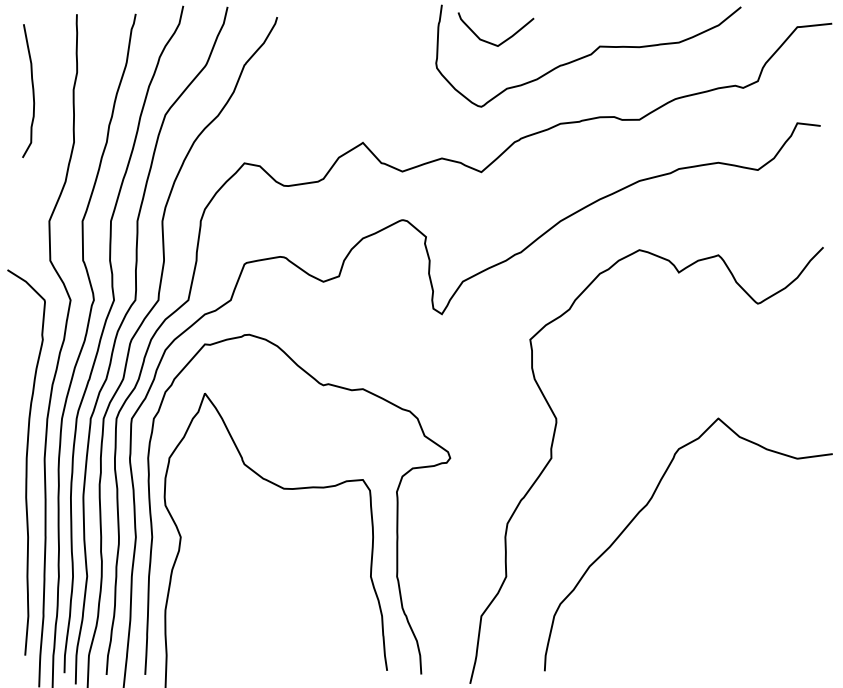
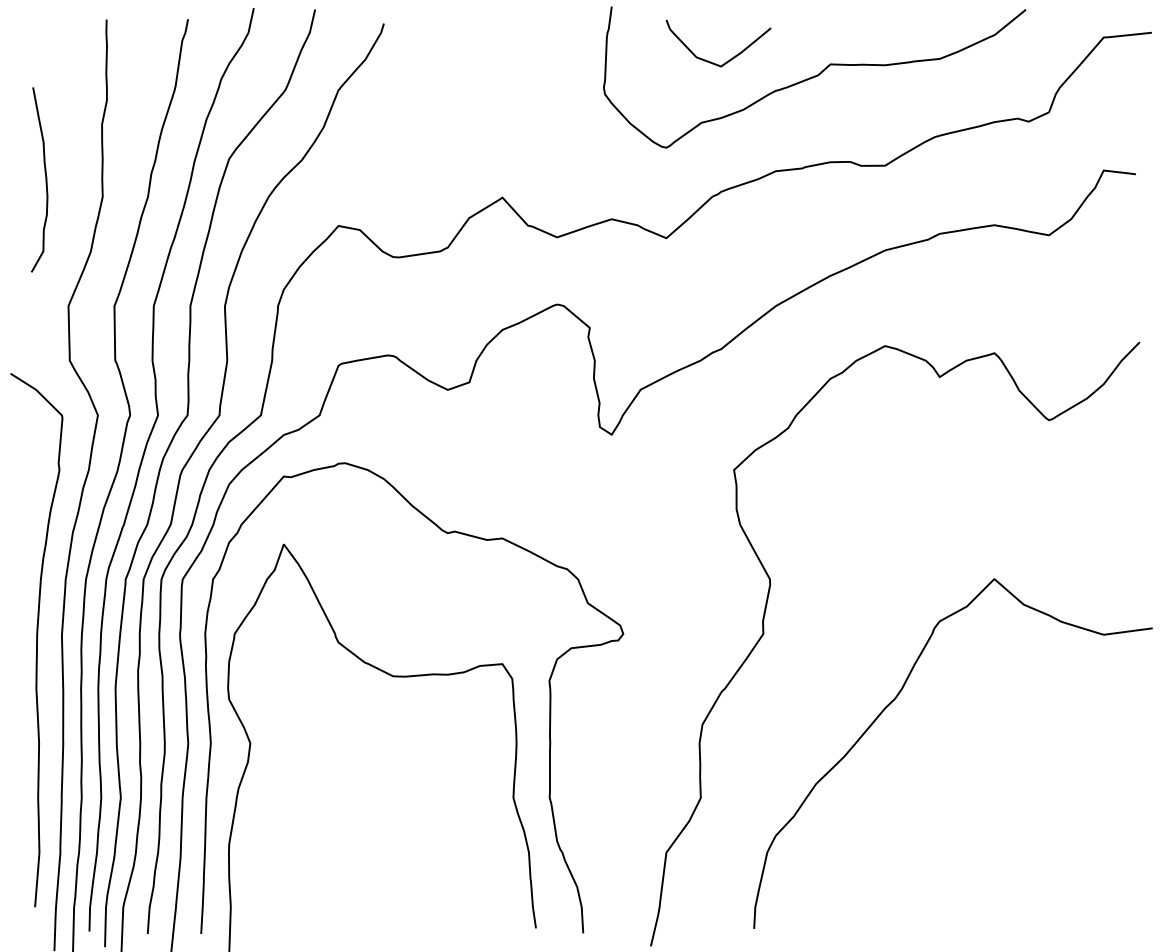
curve: (491, 42) -> (712, 61), moved
curve: (32, 91) -> (45, 180), moved

